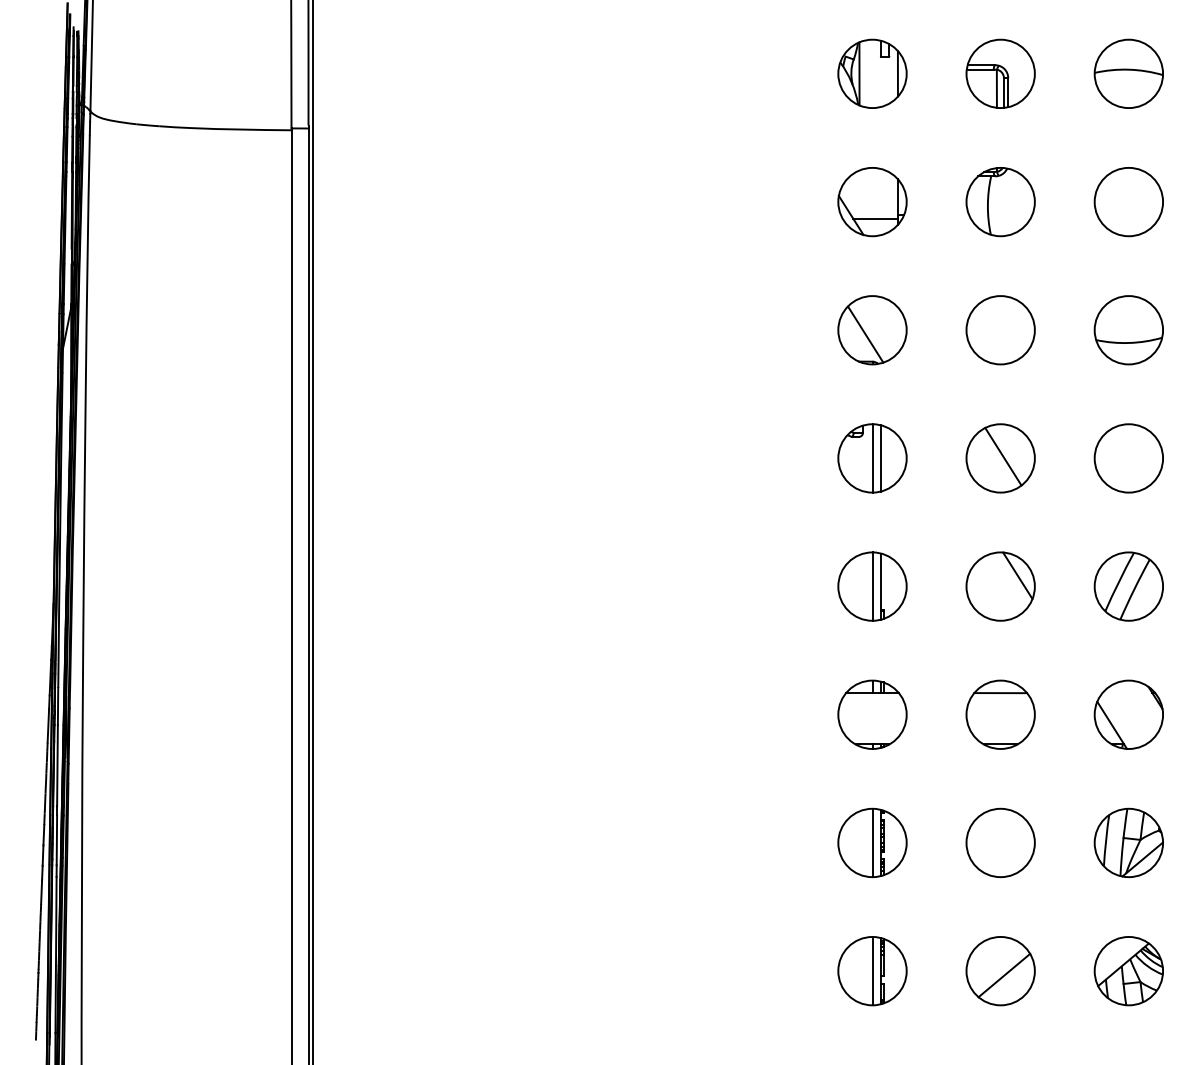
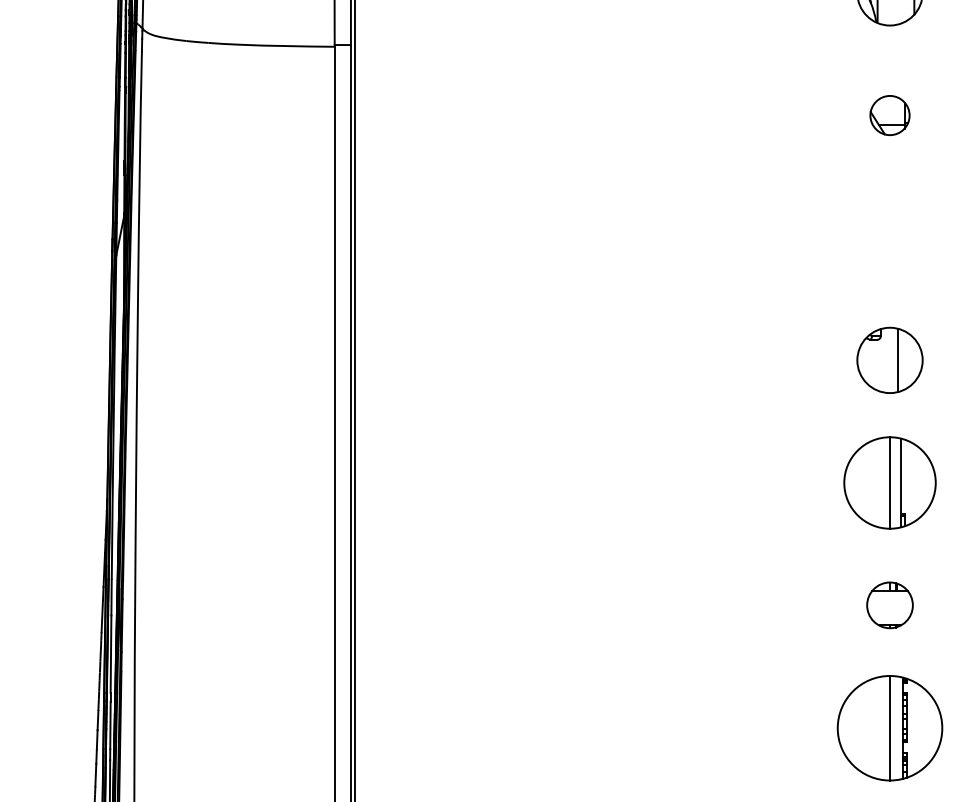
part: (872, 202) -> (890, 115), size x0.6
part: (872, 330) -> (890, 238), removed
line: (872, 458) -> (890, 360), removed
part: (872, 586) -> (890, 482), size x1.4
part: (872, 714) -> (890, 605), size x0.7
part: (872, 842) -> (890, 727), size x1.6

